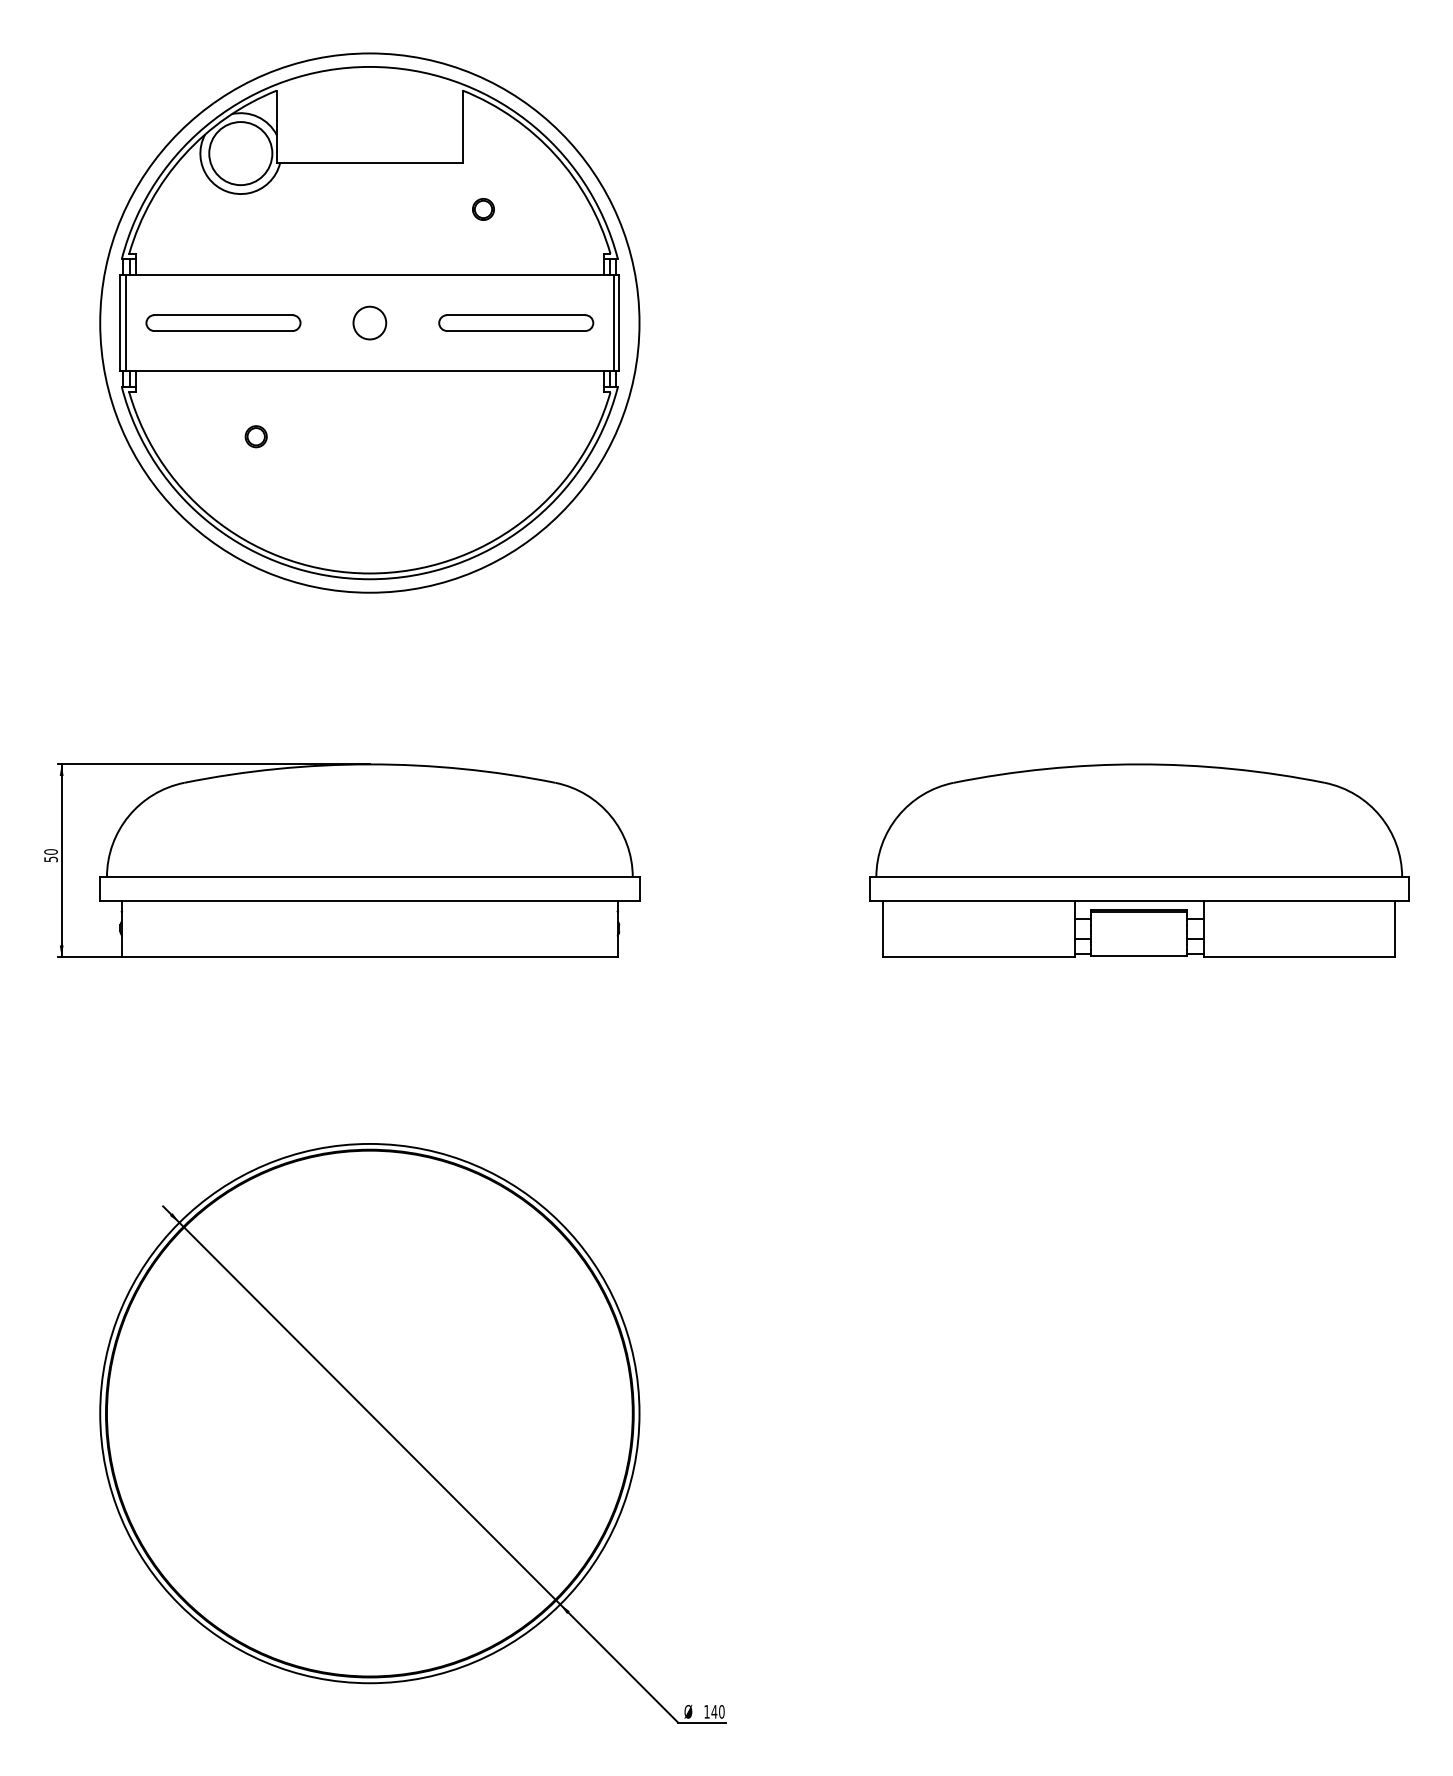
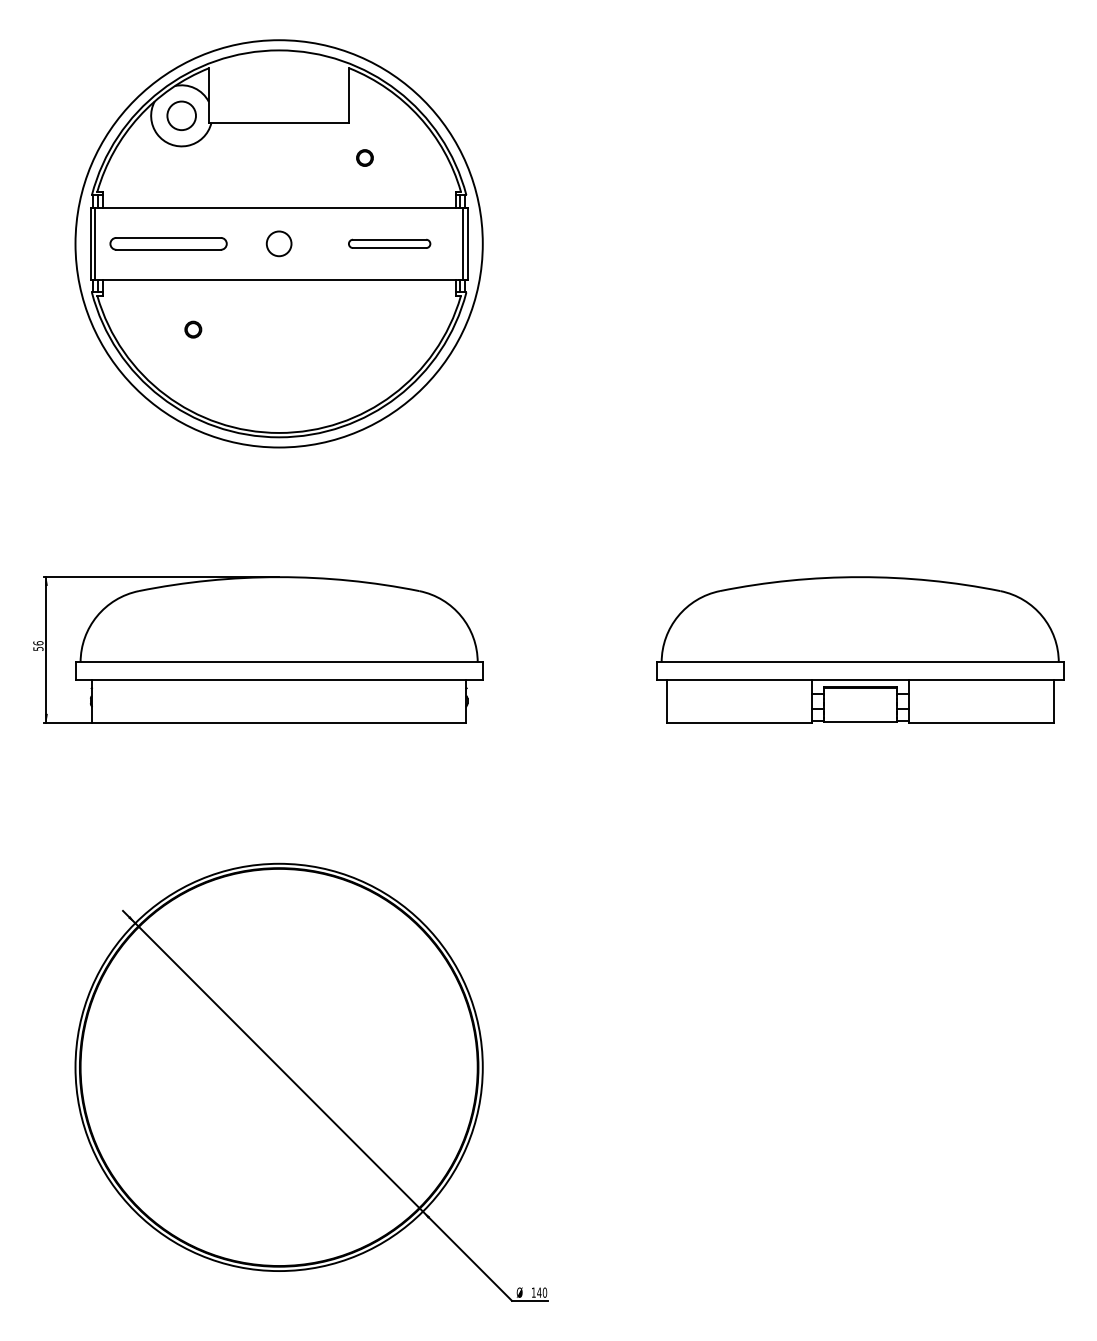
circle: (240, 153) -> (181, 115), size x0.6
part: (515, 322) -> (389, 243), size x0.7
text: (51, 852) -> (38, 643), 50 -> 56

